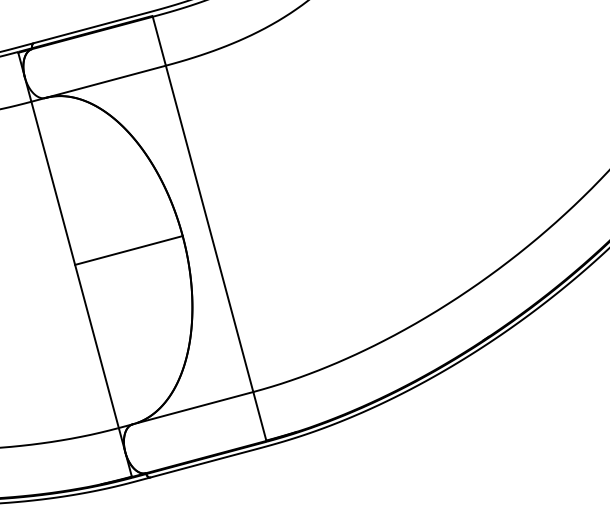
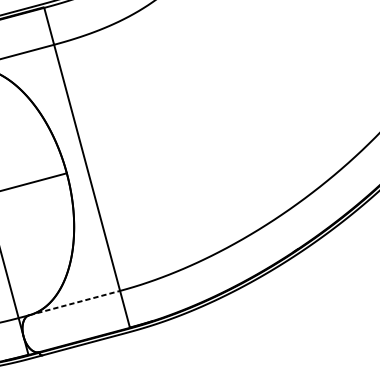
line: (193, 408) -> (74, 303), solid -> dashed

